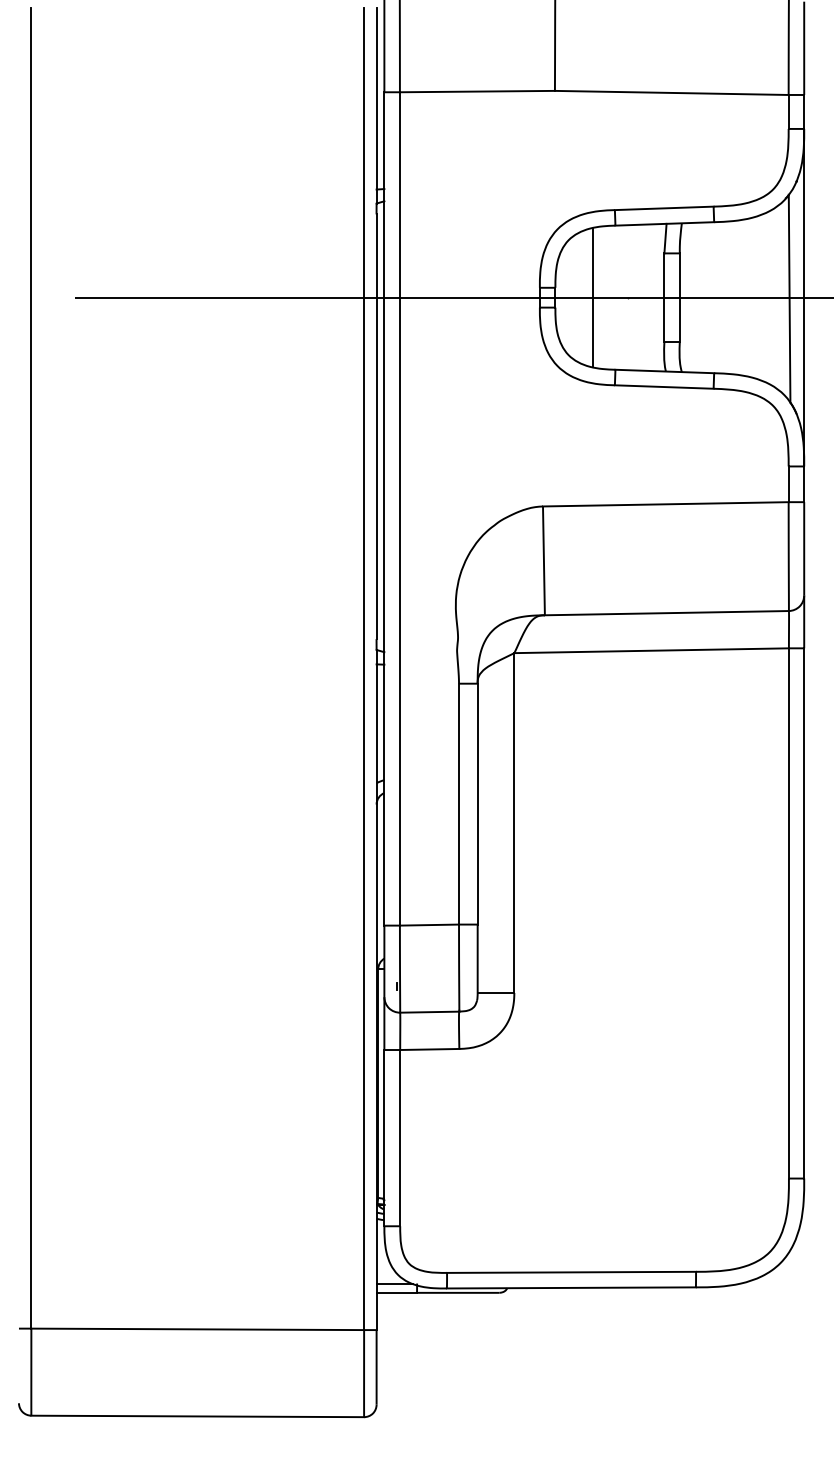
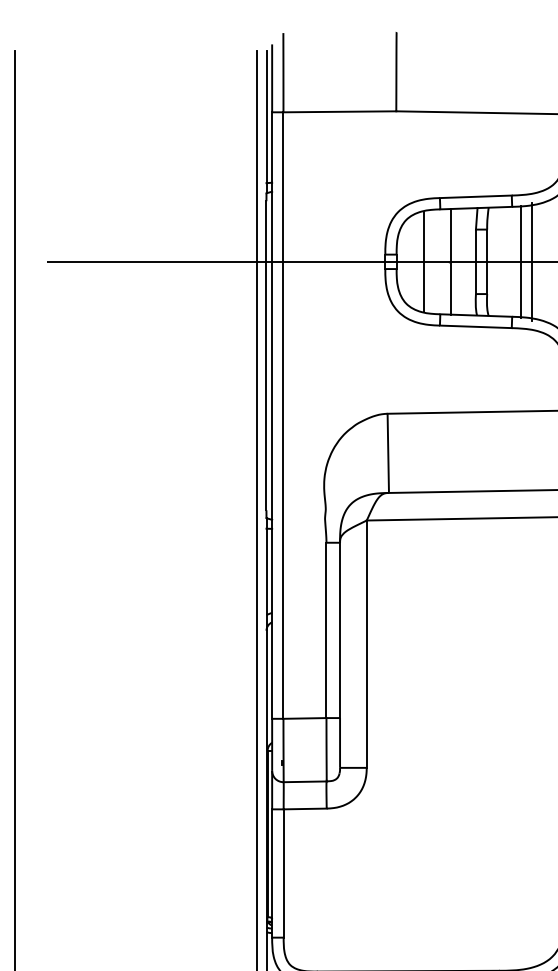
line: (629, 297) -> (450, 261), added
line: (726, 297) -> (521, 261), added
line: (742, 297) -> (532, 261), added

